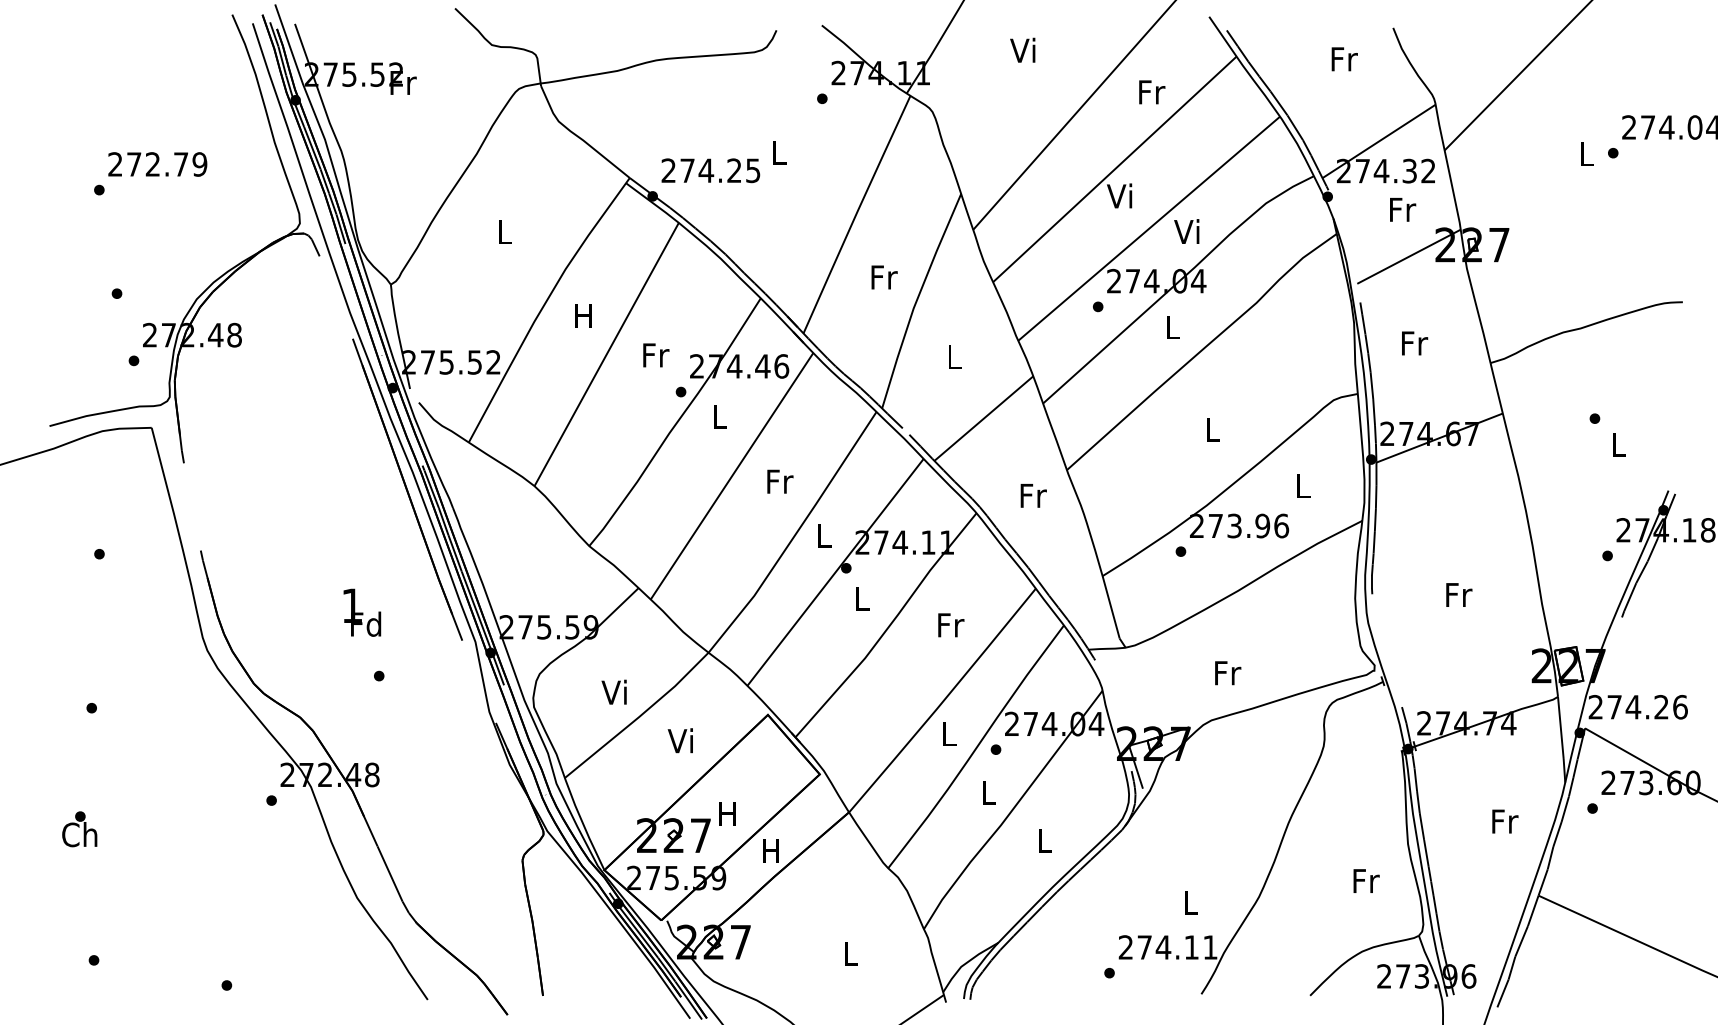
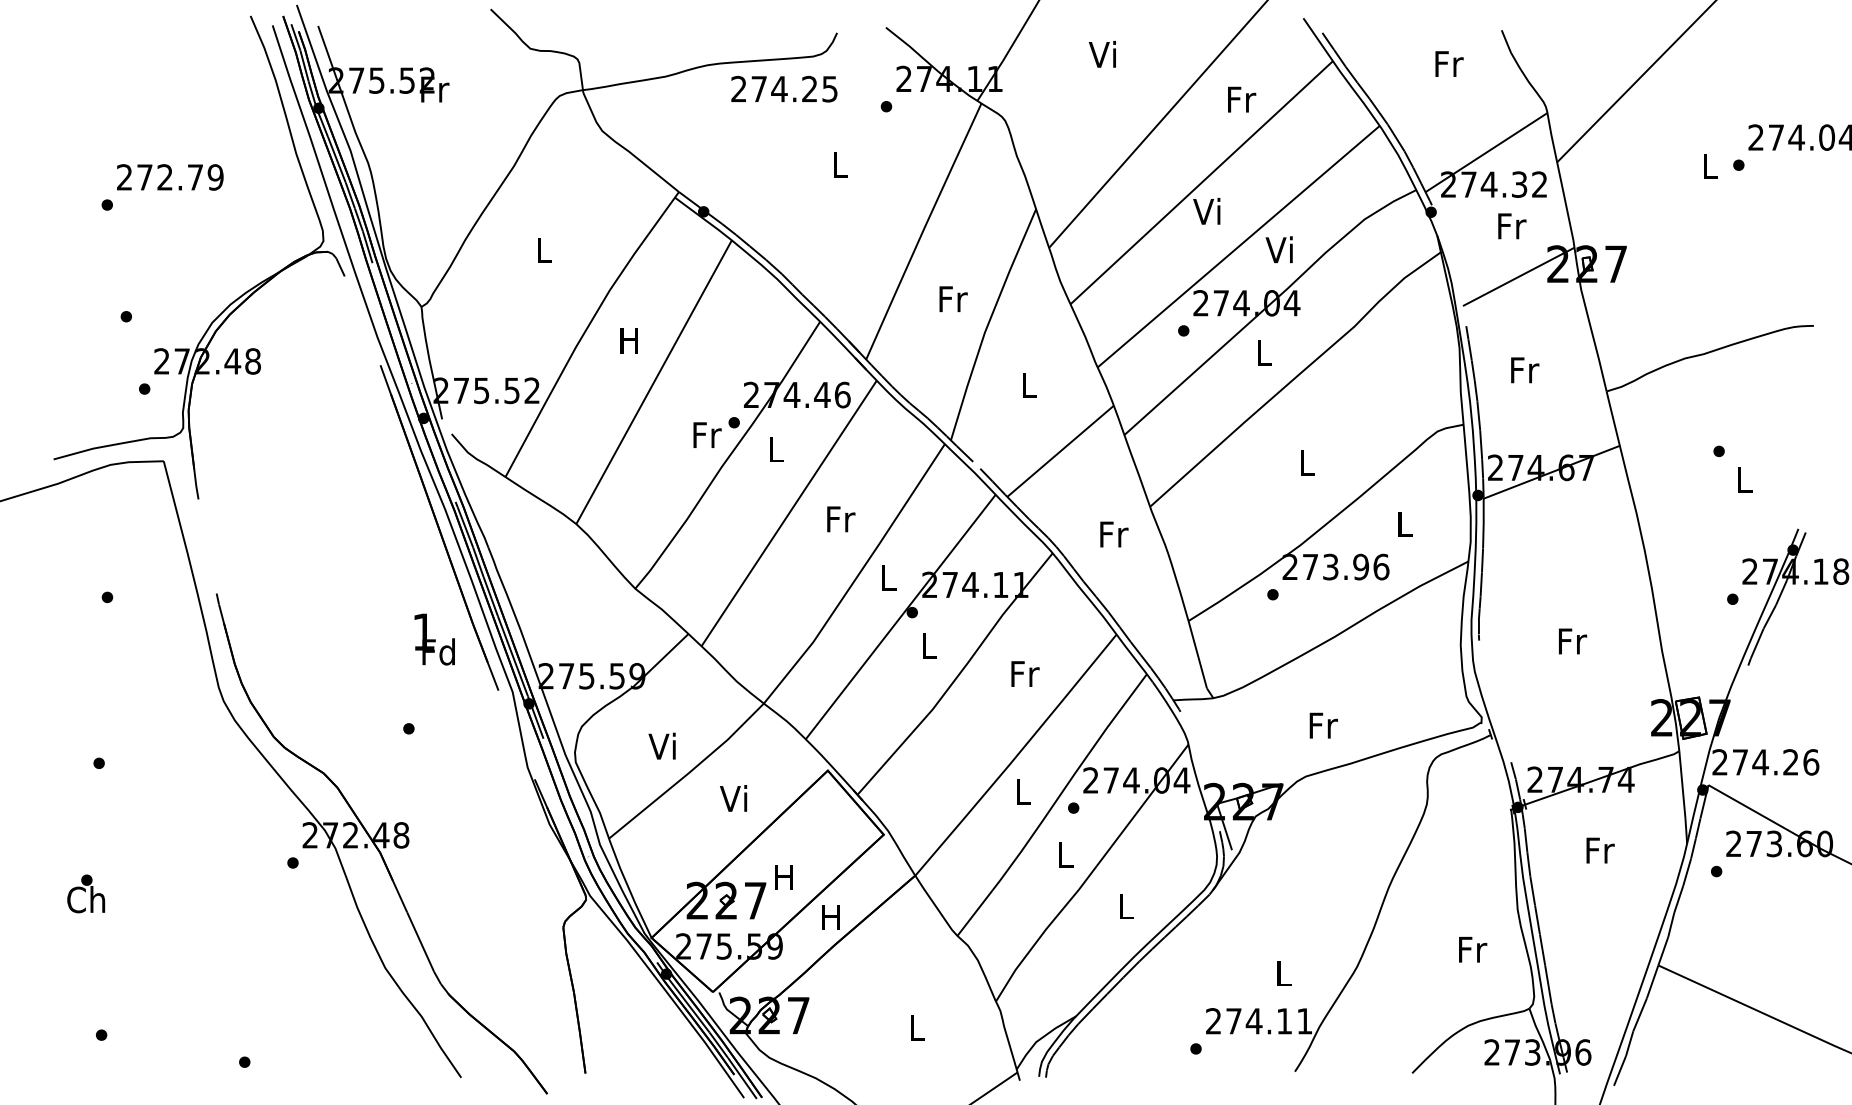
text: (710, 170) -> (784, 88), moved
text: (656, 354) -> (707, 434), moved
text: (362, 612) -> (434, 639), moved
text: (1505, 821) -> (1600, 850), moved

